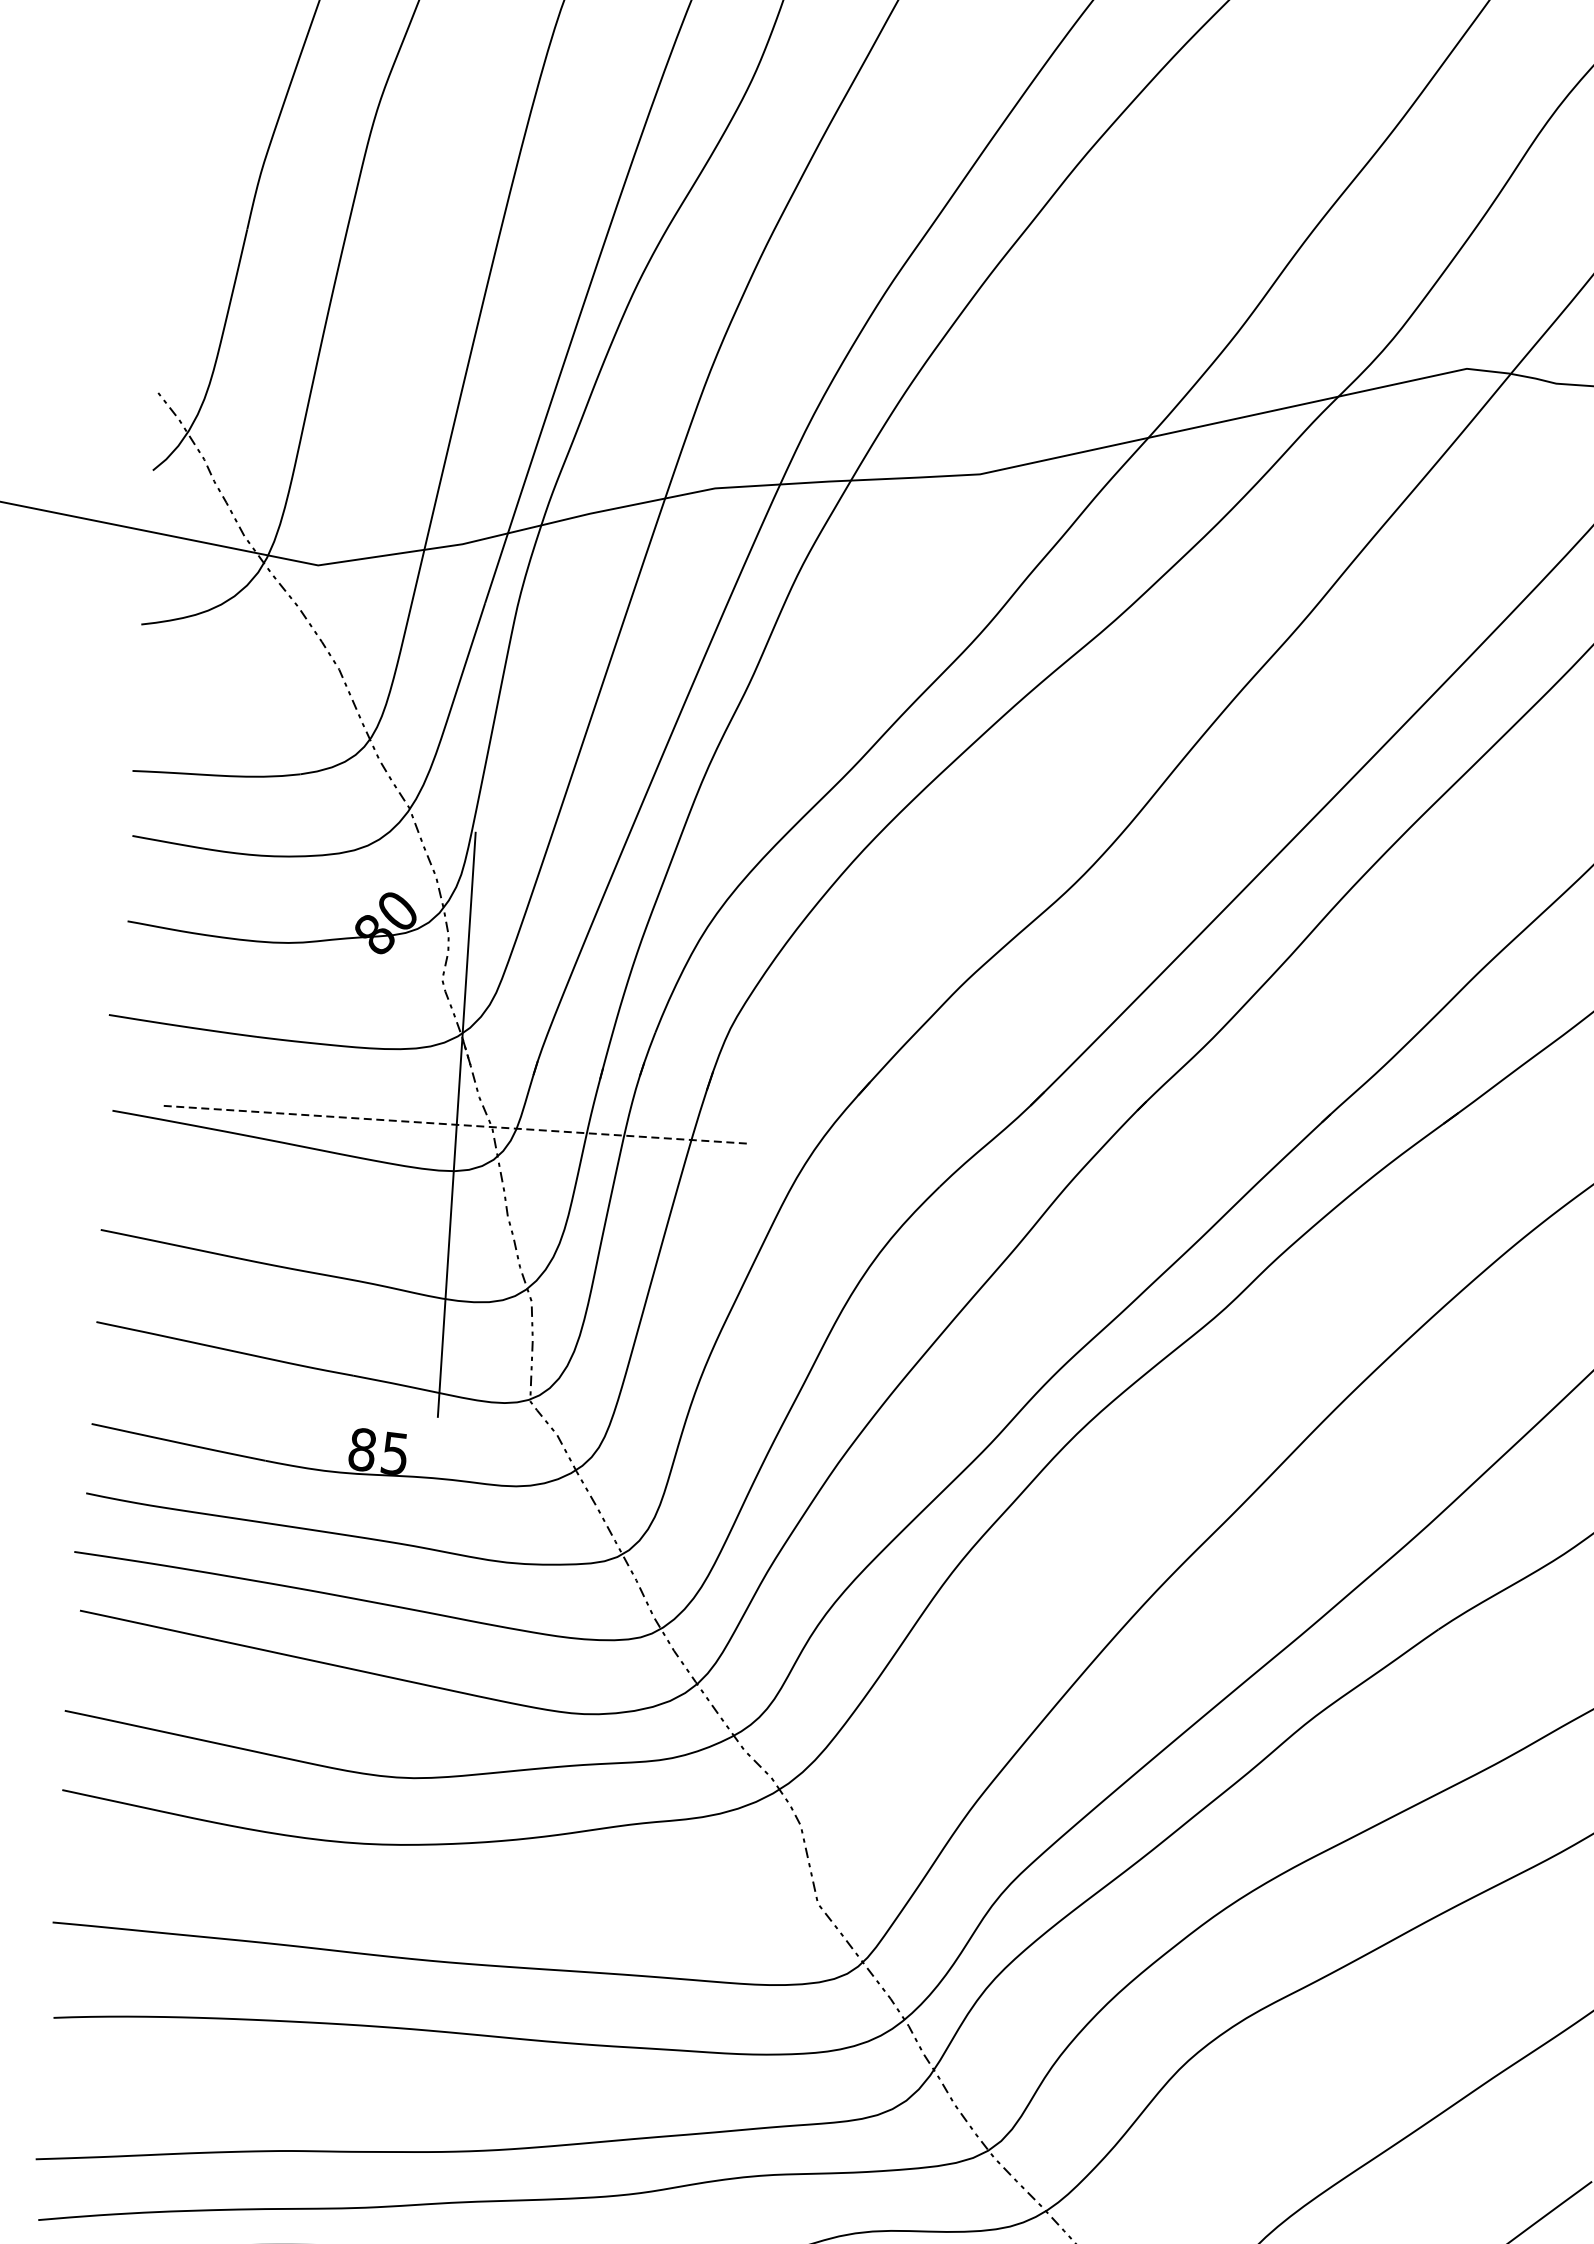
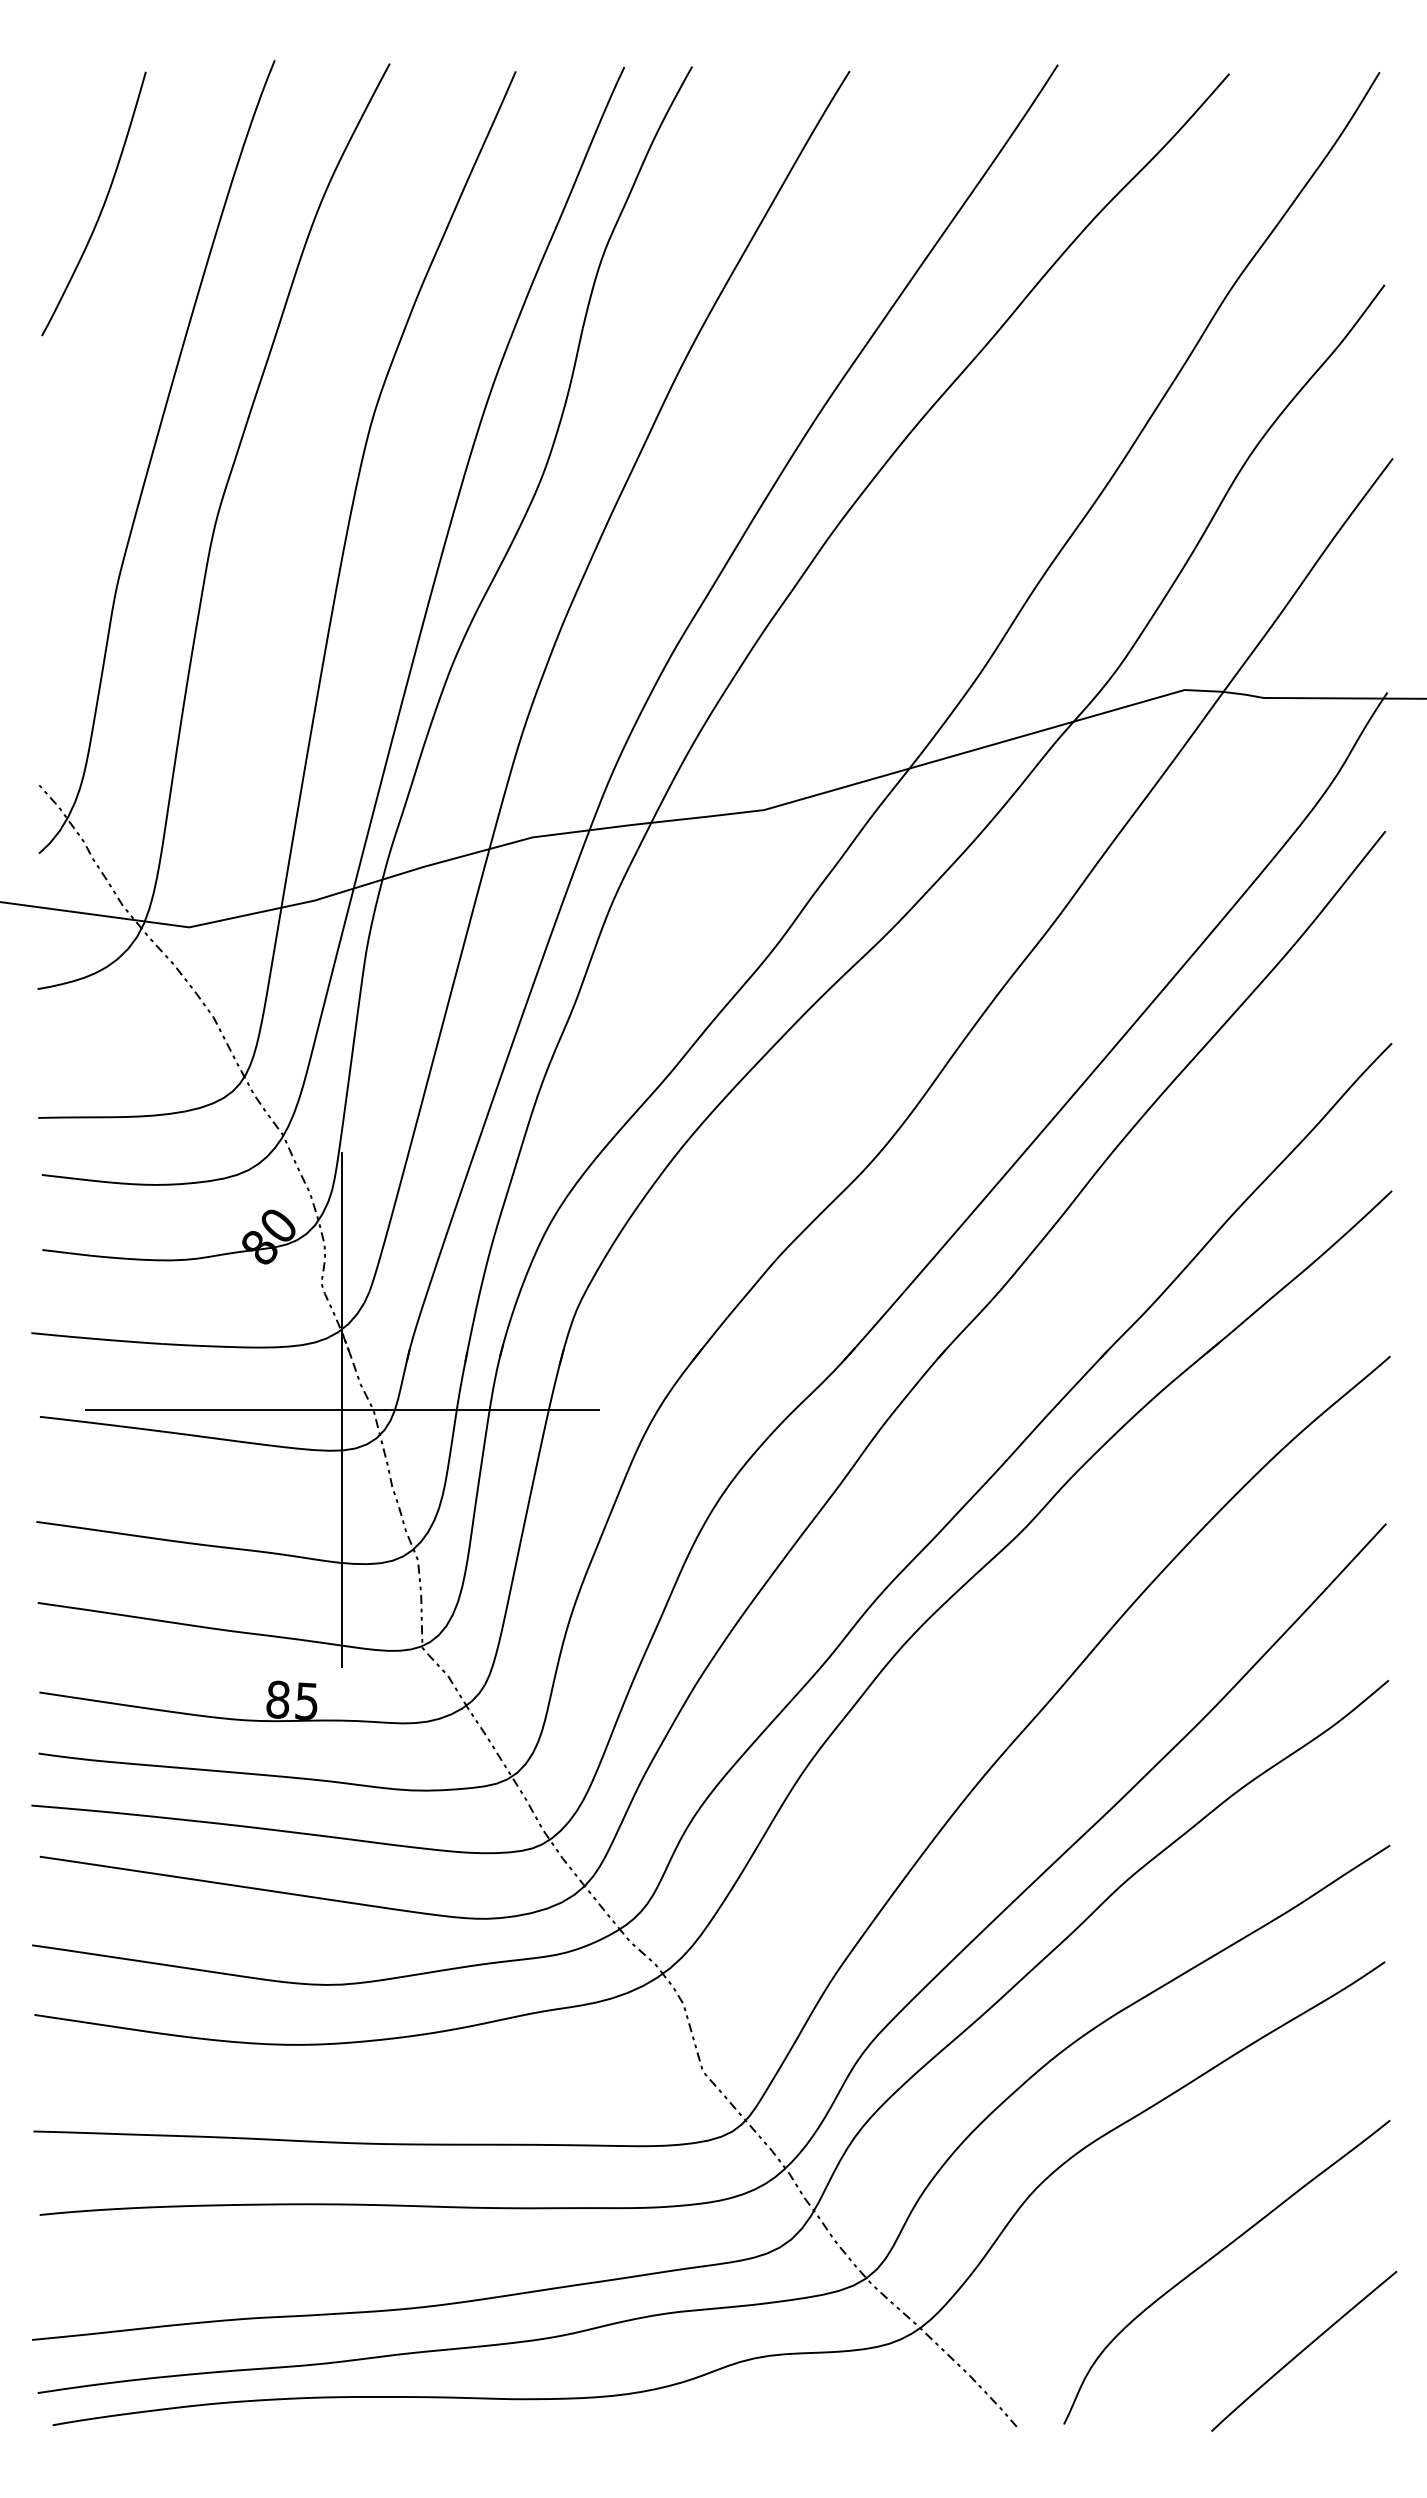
line: (456, 1124) -> (342, 1409), dashed -> solid

